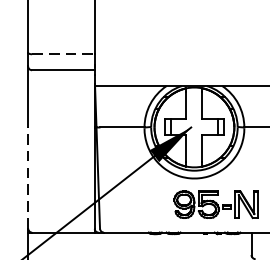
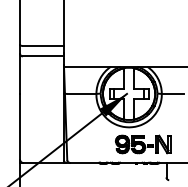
line: (63, 53) -> (43, 45), dashed -> solid
line: (28, 177) -> (20, 126), dashed -> solid

